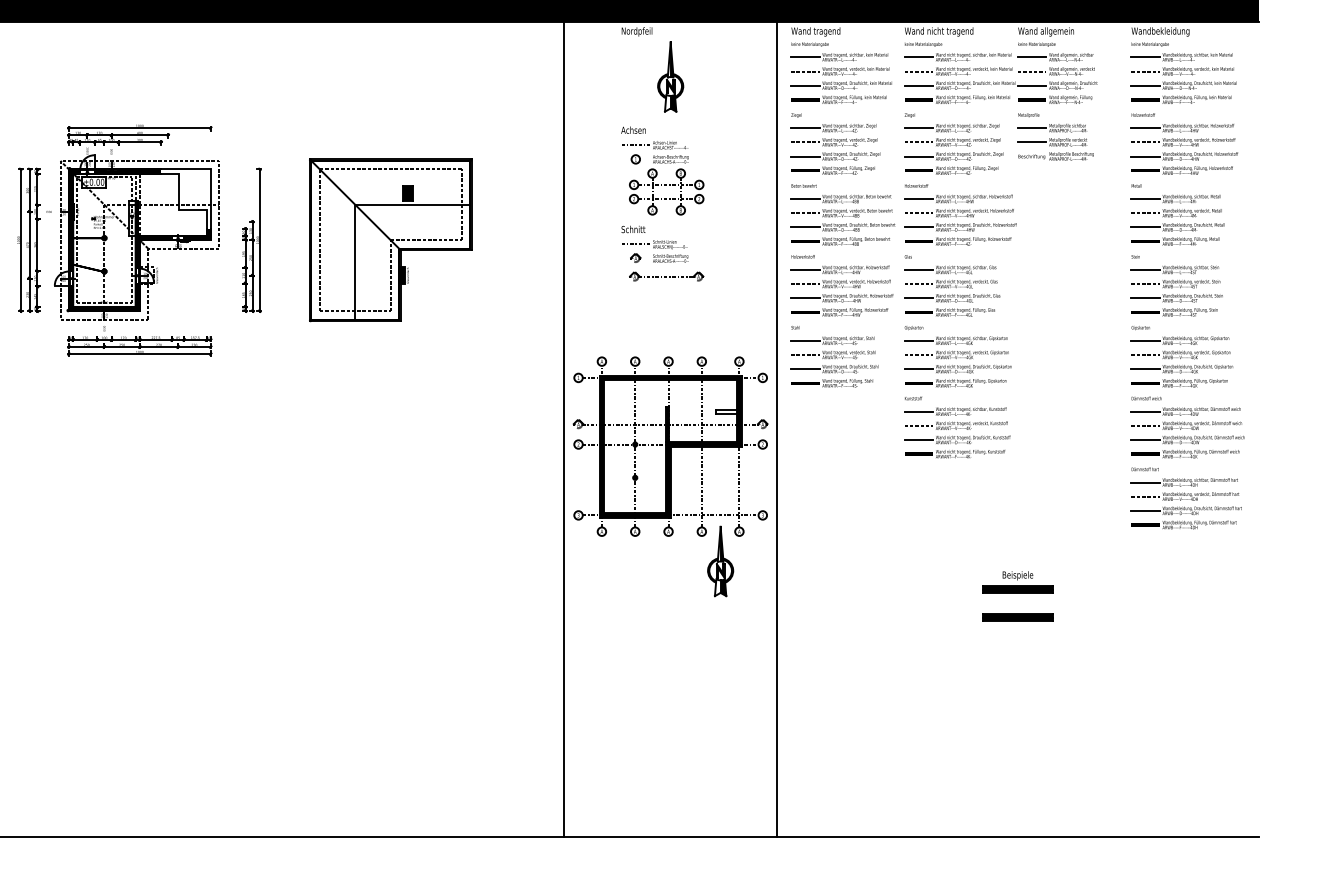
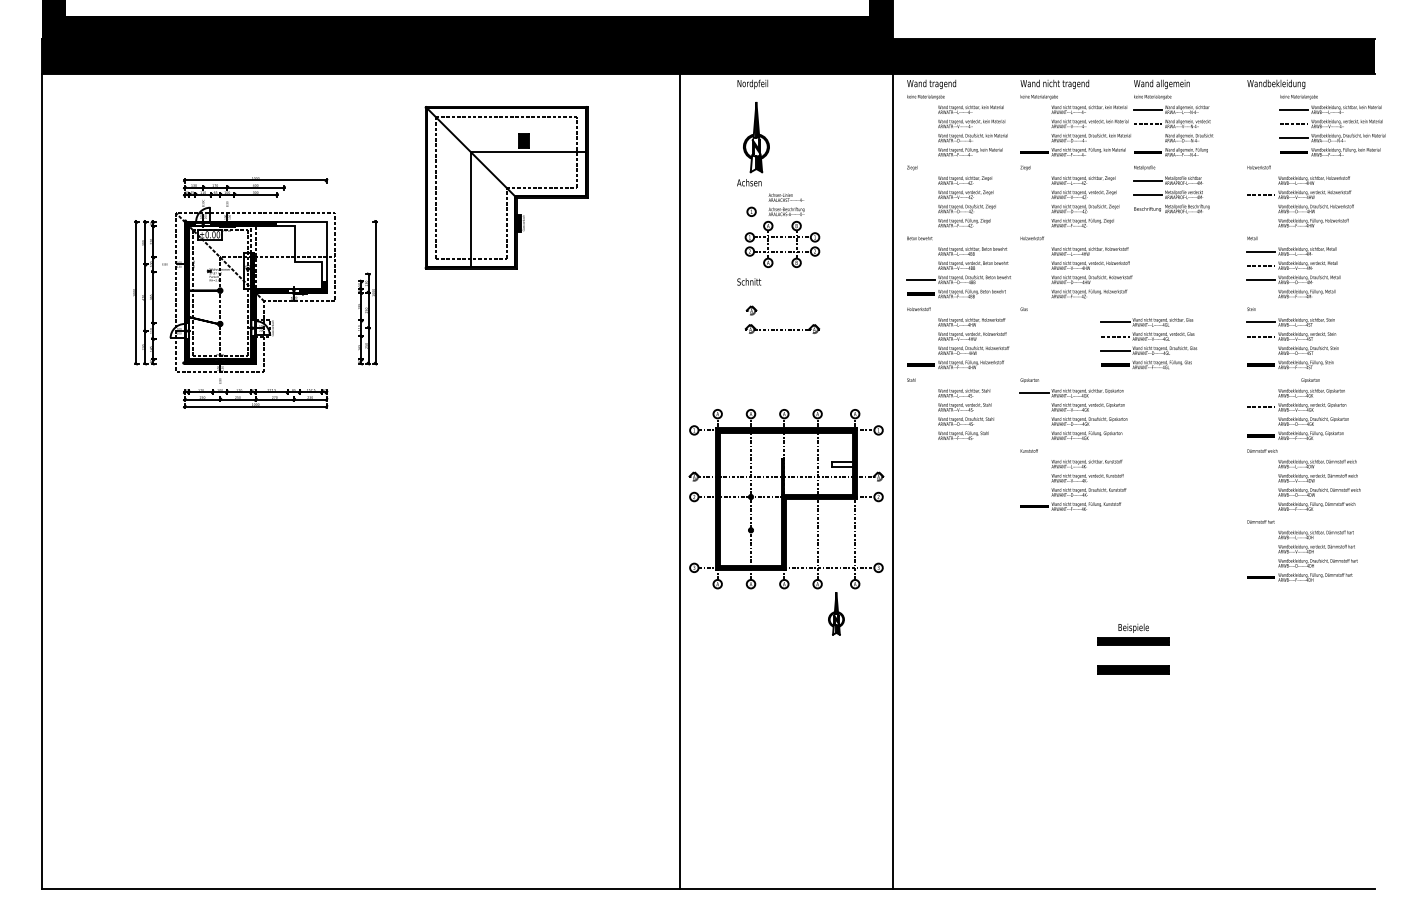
line: (804, 57) -> (920, 109), removed
line: (918, 57) -> (1034, 109), removed
line: (804, 71) -> (920, 123), removed
line: (918, 71) -> (1034, 123), removed
part: (1183, 73) -> (1332, 125), moved
part: (670, 77) -> (756, 137), moved
line: (804, 86) -> (920, 138), removed
line: (918, 86) -> (1034, 138), removed
line: (1031, 86) -> (1147, 138), removed
fill: (804, 100) -> (920, 152), removed
line: (804, 128) -> (920, 180), removed
line: (918, 128) -> (1034, 180), removed
line: (1145, 128) -> (1261, 180), removed
line: (804, 142) -> (920, 194), removed
line: (918, 142) -> (1034, 194), removed
line: (635, 145) -> (751, 197), removed
line: (804, 157) -> (920, 209), removed
line: (918, 157) -> (1034, 209), removed
line: (1145, 157) -> (1261, 209), removed
fill: (804, 170) -> (920, 222), removed
fill: (918, 170) -> (1034, 222), removed
fill: (1145, 170) -> (1261, 222), removed
line: (804, 199) -> (920, 251), removed
line: (918, 199) -> (1034, 251), removed
line: (804, 213) -> (920, 265), removed
line: (918, 213) -> (1034, 265), removed
line: (918, 227) -> (1034, 279), removed
part: (390, 240) -> (506, 187), moved
fill: (918, 241) -> (1034, 293), removed
fill: (1145, 241) -> (1261, 293), removed
part: (654, 251) -> (770, 303), removed
line: (804, 270) -> (920, 322), removed
line: (804, 284) -> (920, 336), removed
part: (951, 291) -> (1148, 343), moved
line: (804, 298) -> (920, 350), removed
line: (1145, 298) -> (1261, 350), removed
text: (1140, 328) -> (1310, 380), moved
line: (804, 341) -> (920, 393), removed
line: (1145, 341) -> (1261, 393), removed
line: (804, 355) -> (920, 407), removed
line: (918, 355) -> (1034, 407), removed
line: (804, 369) -> (920, 421), removed
line: (918, 369) -> (1034, 421), removed
line: (1145, 369) -> (1261, 421), removed
fill: (804, 383) -> (920, 435), removed
fill: (918, 383) -> (1034, 435), removed
line: (918, 412) -> (1034, 464), removed
line: (1145, 412) -> (1261, 464), removed
line: (918, 426) -> (1034, 478), removed
line: (1145, 426) -> (1261, 478), removed
line: (918, 440) -> (1034, 492), removed
line: (1145, 440) -> (1261, 492), removed
fill: (1145, 454) -> (1261, 506), removed
line: (1145, 483) -> (1261, 535), removed
line: (1145, 497) -> (1261, 549), removed
line: (1145, 511) -> (1261, 563), removed
part: (720, 561) -> (836, 613), size x0.6

